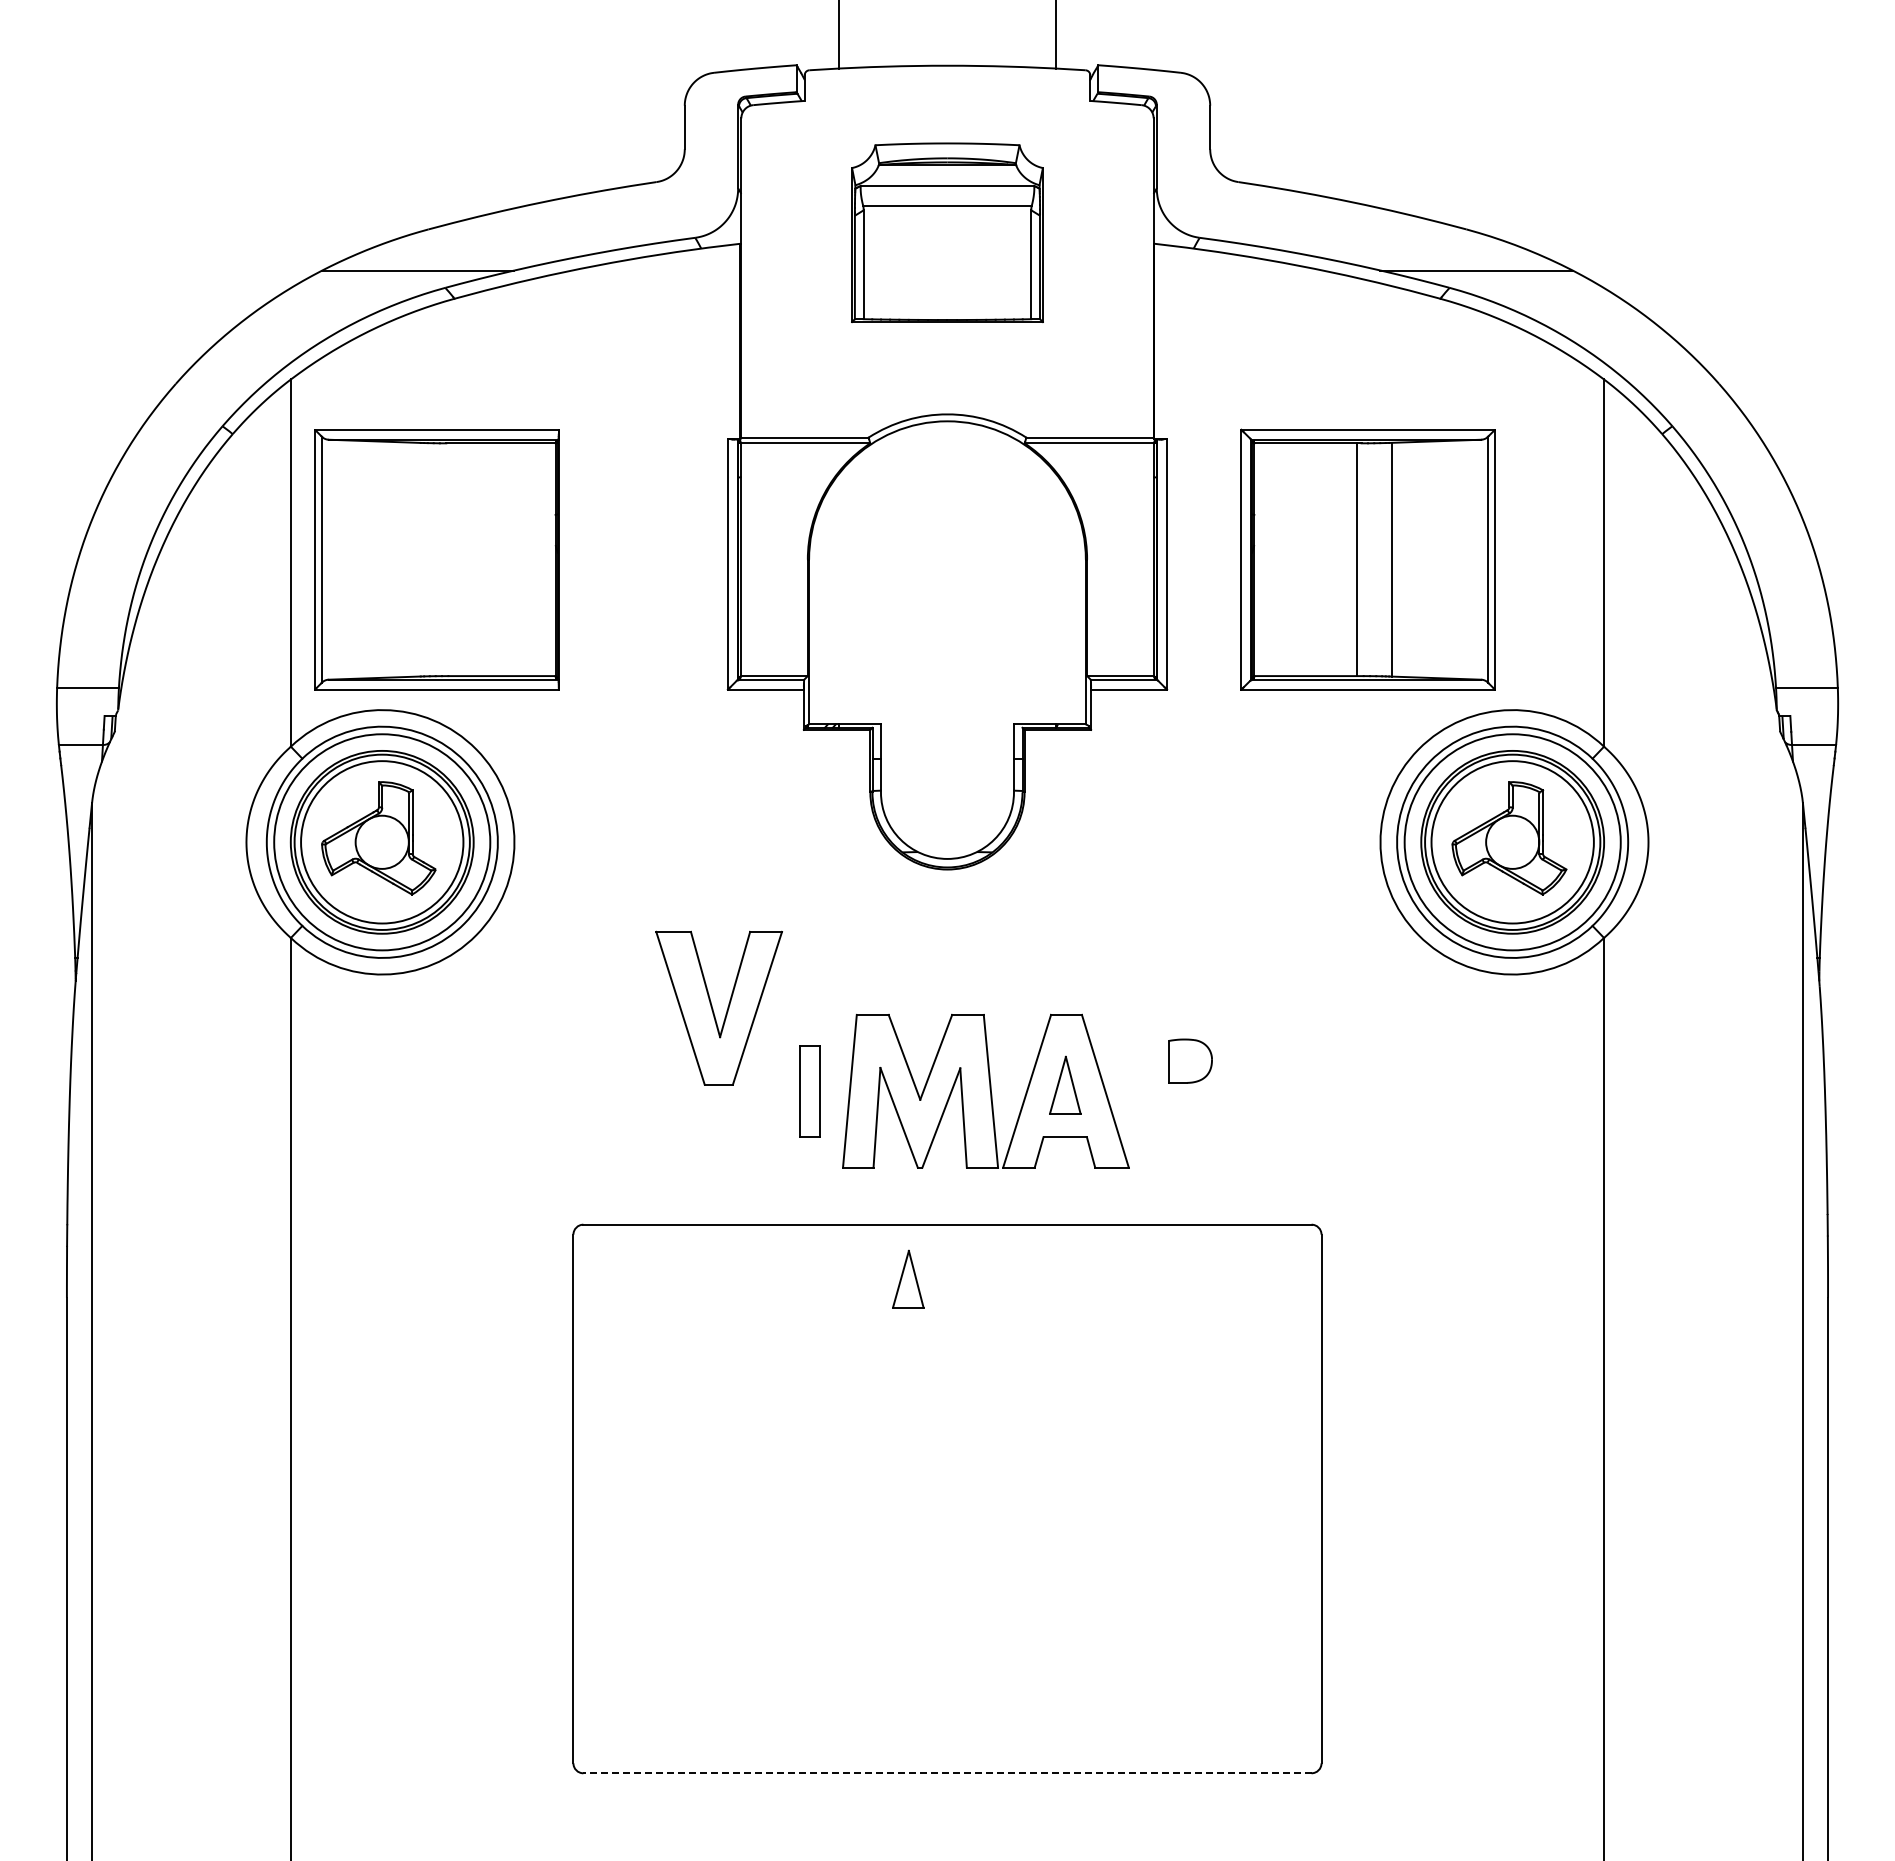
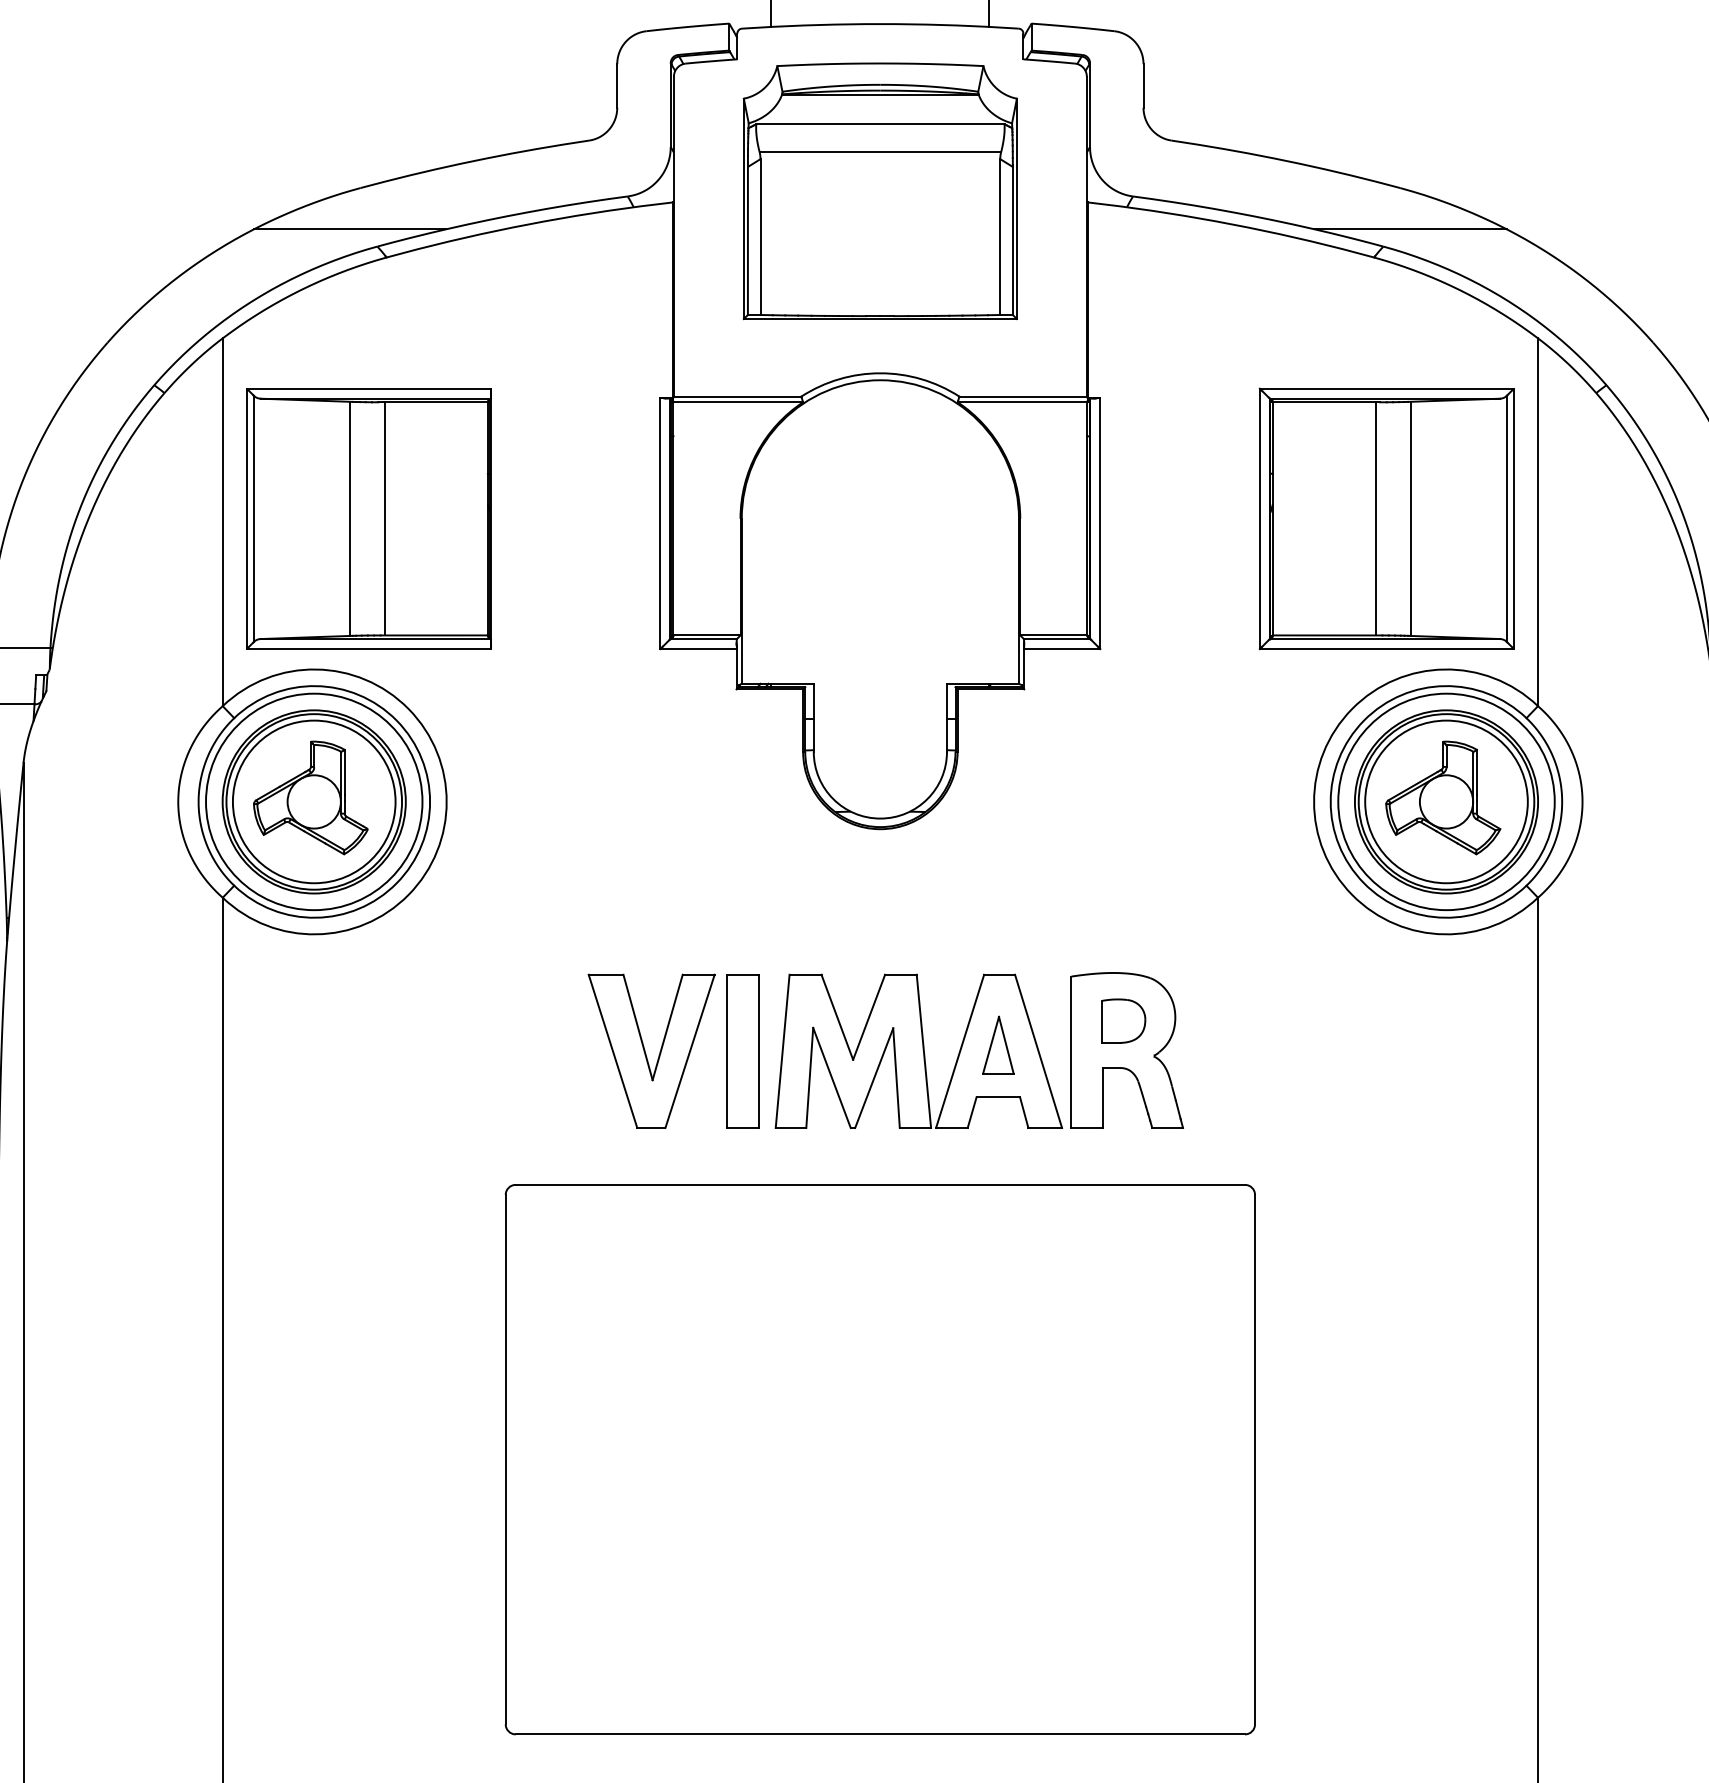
part: (947, 232) -> (880, 191), size x1.43
line: (417, 559) -> (349, 518), added
line: (452, 559) -> (384, 518), added
part: (1367, 559) -> (1386, 518), moved
part: (718, 1007) -> (651, 1050), moved
part: (1193, 1090) -> (1126, 1050), added
part: (809, 1091) -> (742, 1051), size x1.67
part: (908, 1278) -> (841, 1238), removed
line: (946, 1773) -> (879, 1734), dashed -> solid

